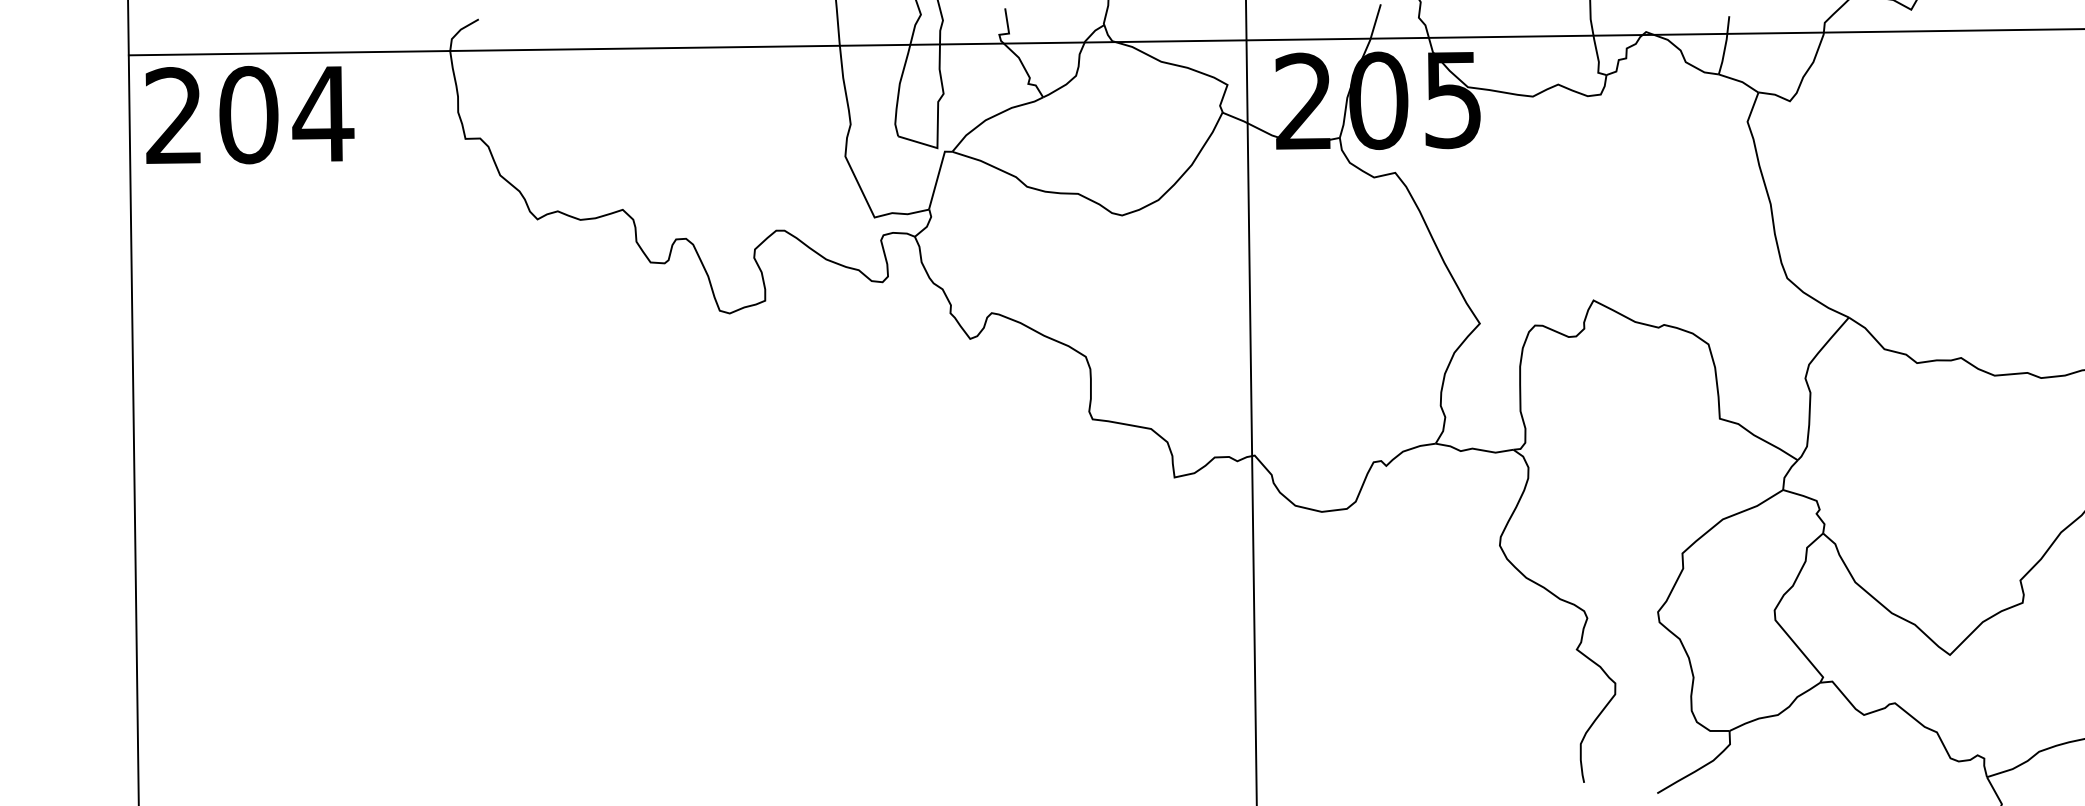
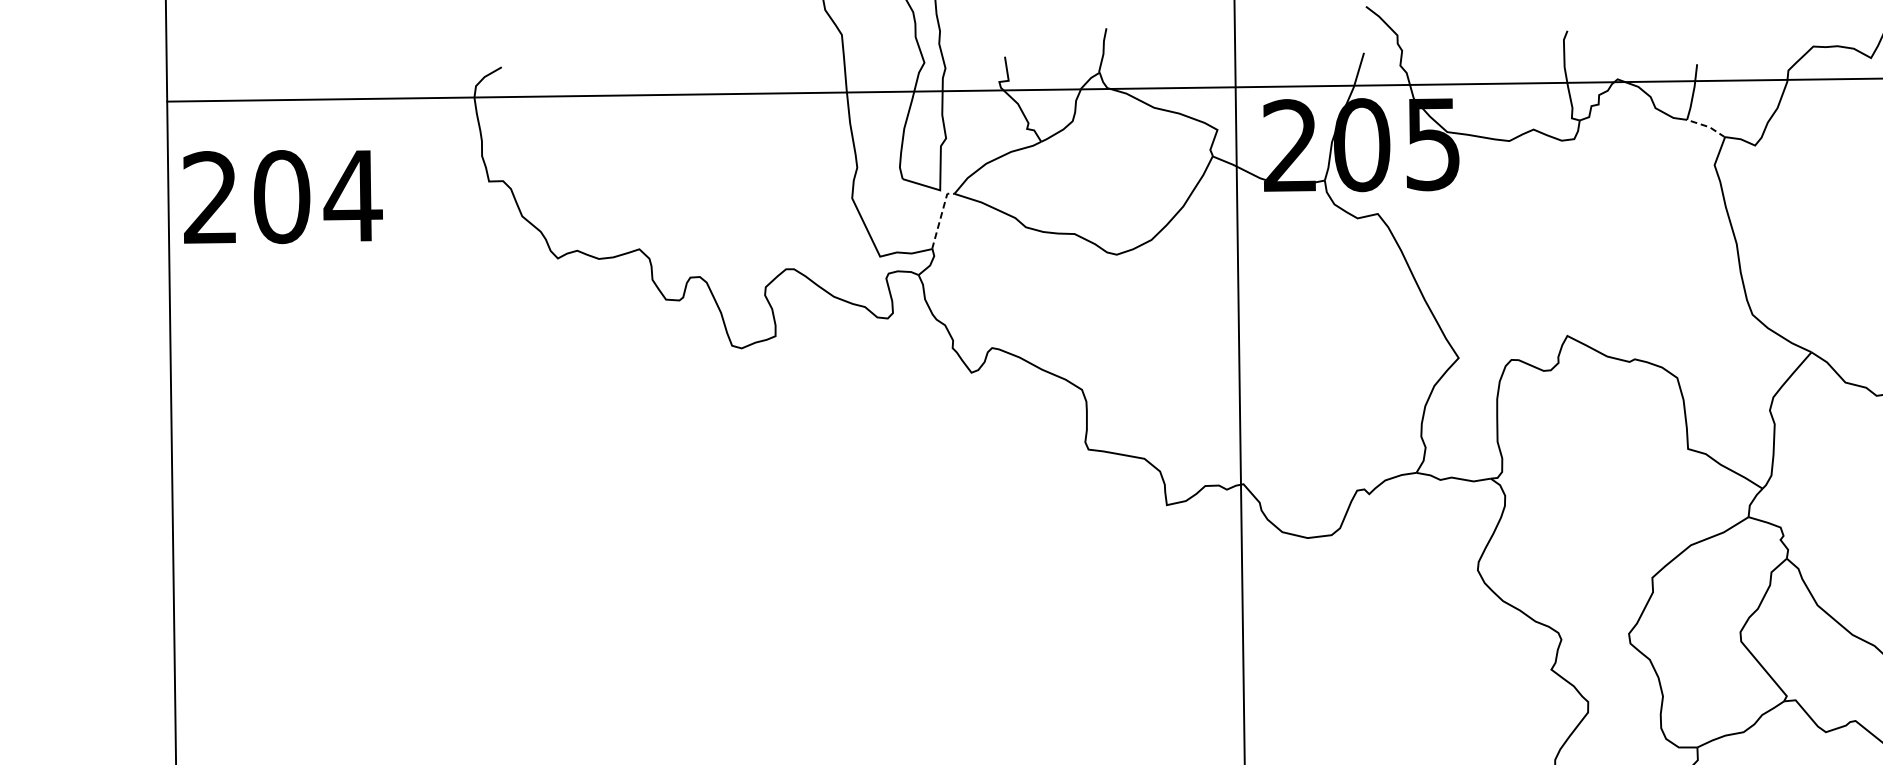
line: (1740, 81) -> (1707, 126), solid -> dashed
text: (249, 115) -> (282, 197), moved
line: (938, 176) -> (941, 217), solid -> dashed

